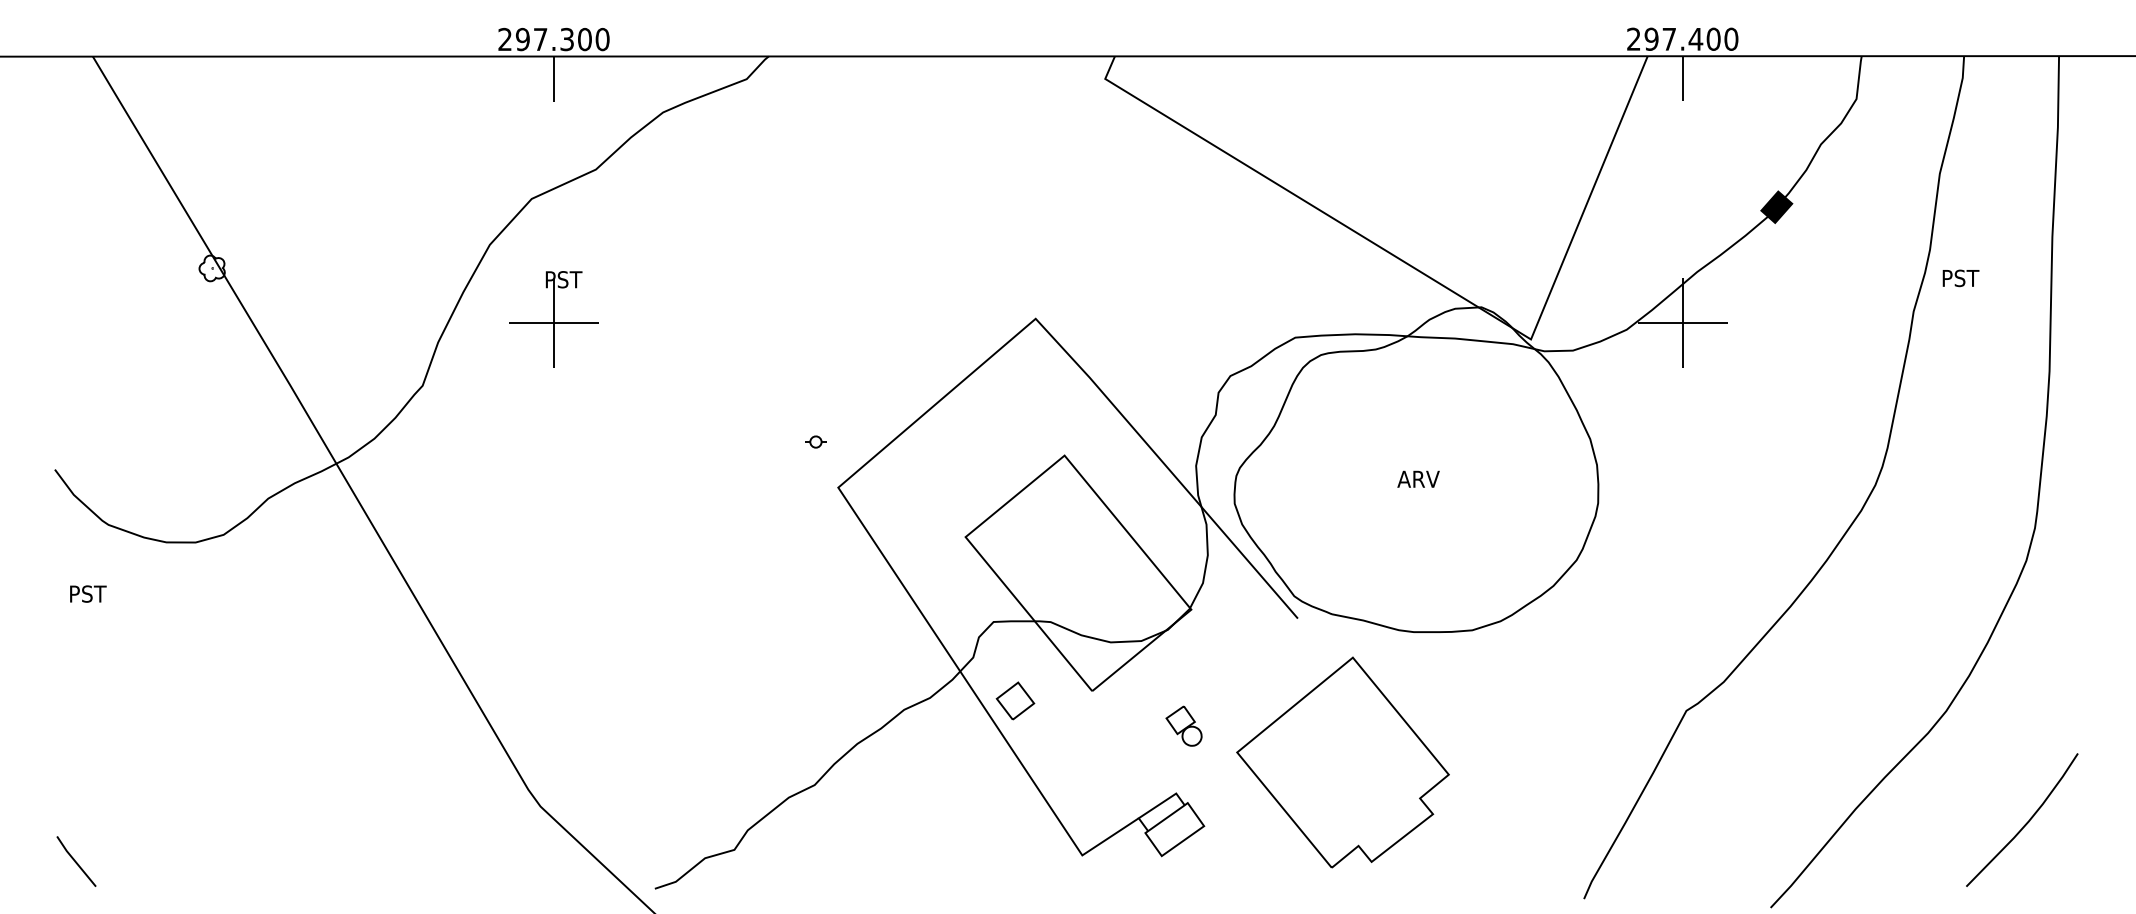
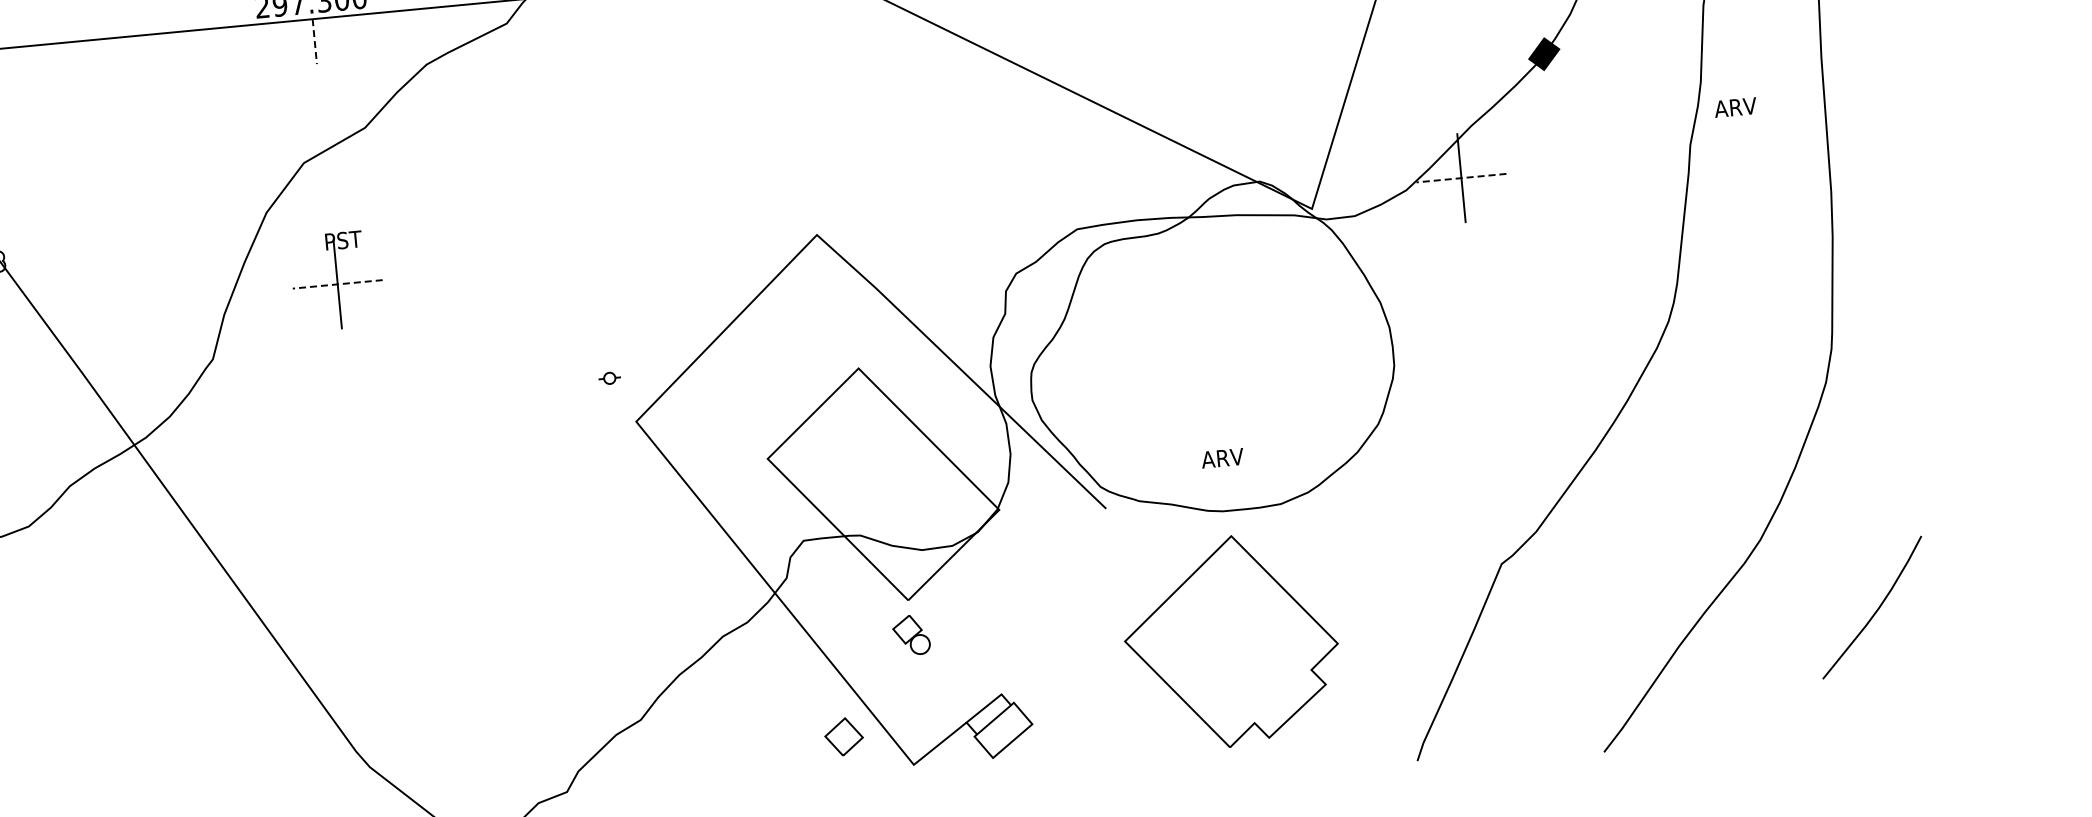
line: (553, 79) -> (314, 42), solid -> dashed
text: (1962, 278) -> (1735, 107), PST -> ARV
line: (553, 322) -> (337, 284), solid -> dashed
line: (1682, 322) -> (1461, 177), solid -> dashed
text: (1418, 478) -> (1222, 457), moved
part: (1015, 700) -> (844, 736), moved
part: (1183, 725) -> (910, 634), moved
part: (1342, 762) -> (1230, 641), moved
curve: (2026, 822) -> (1876, 609), moved

